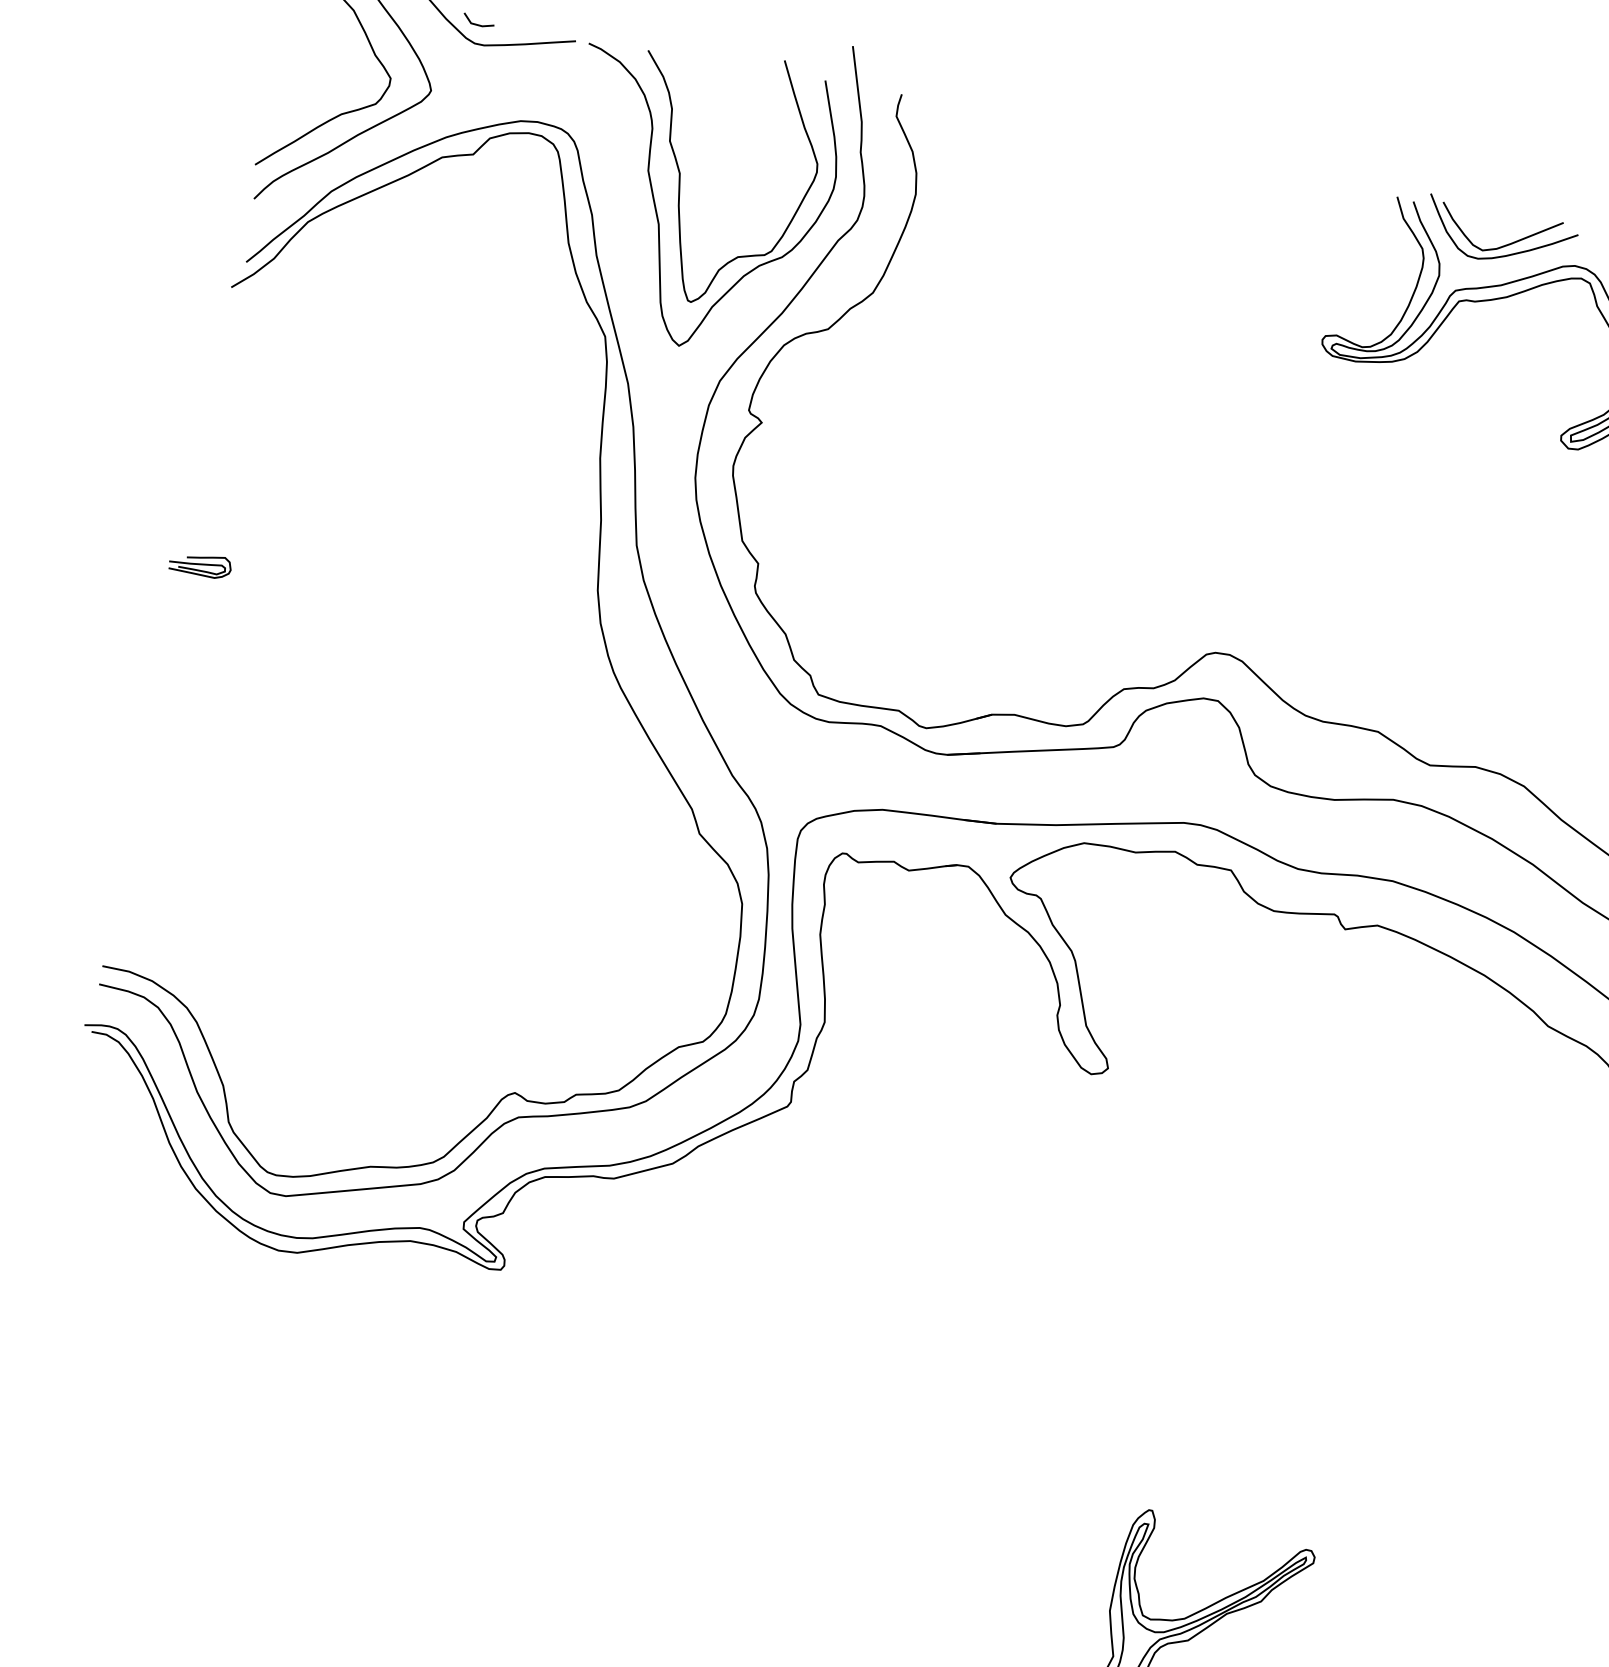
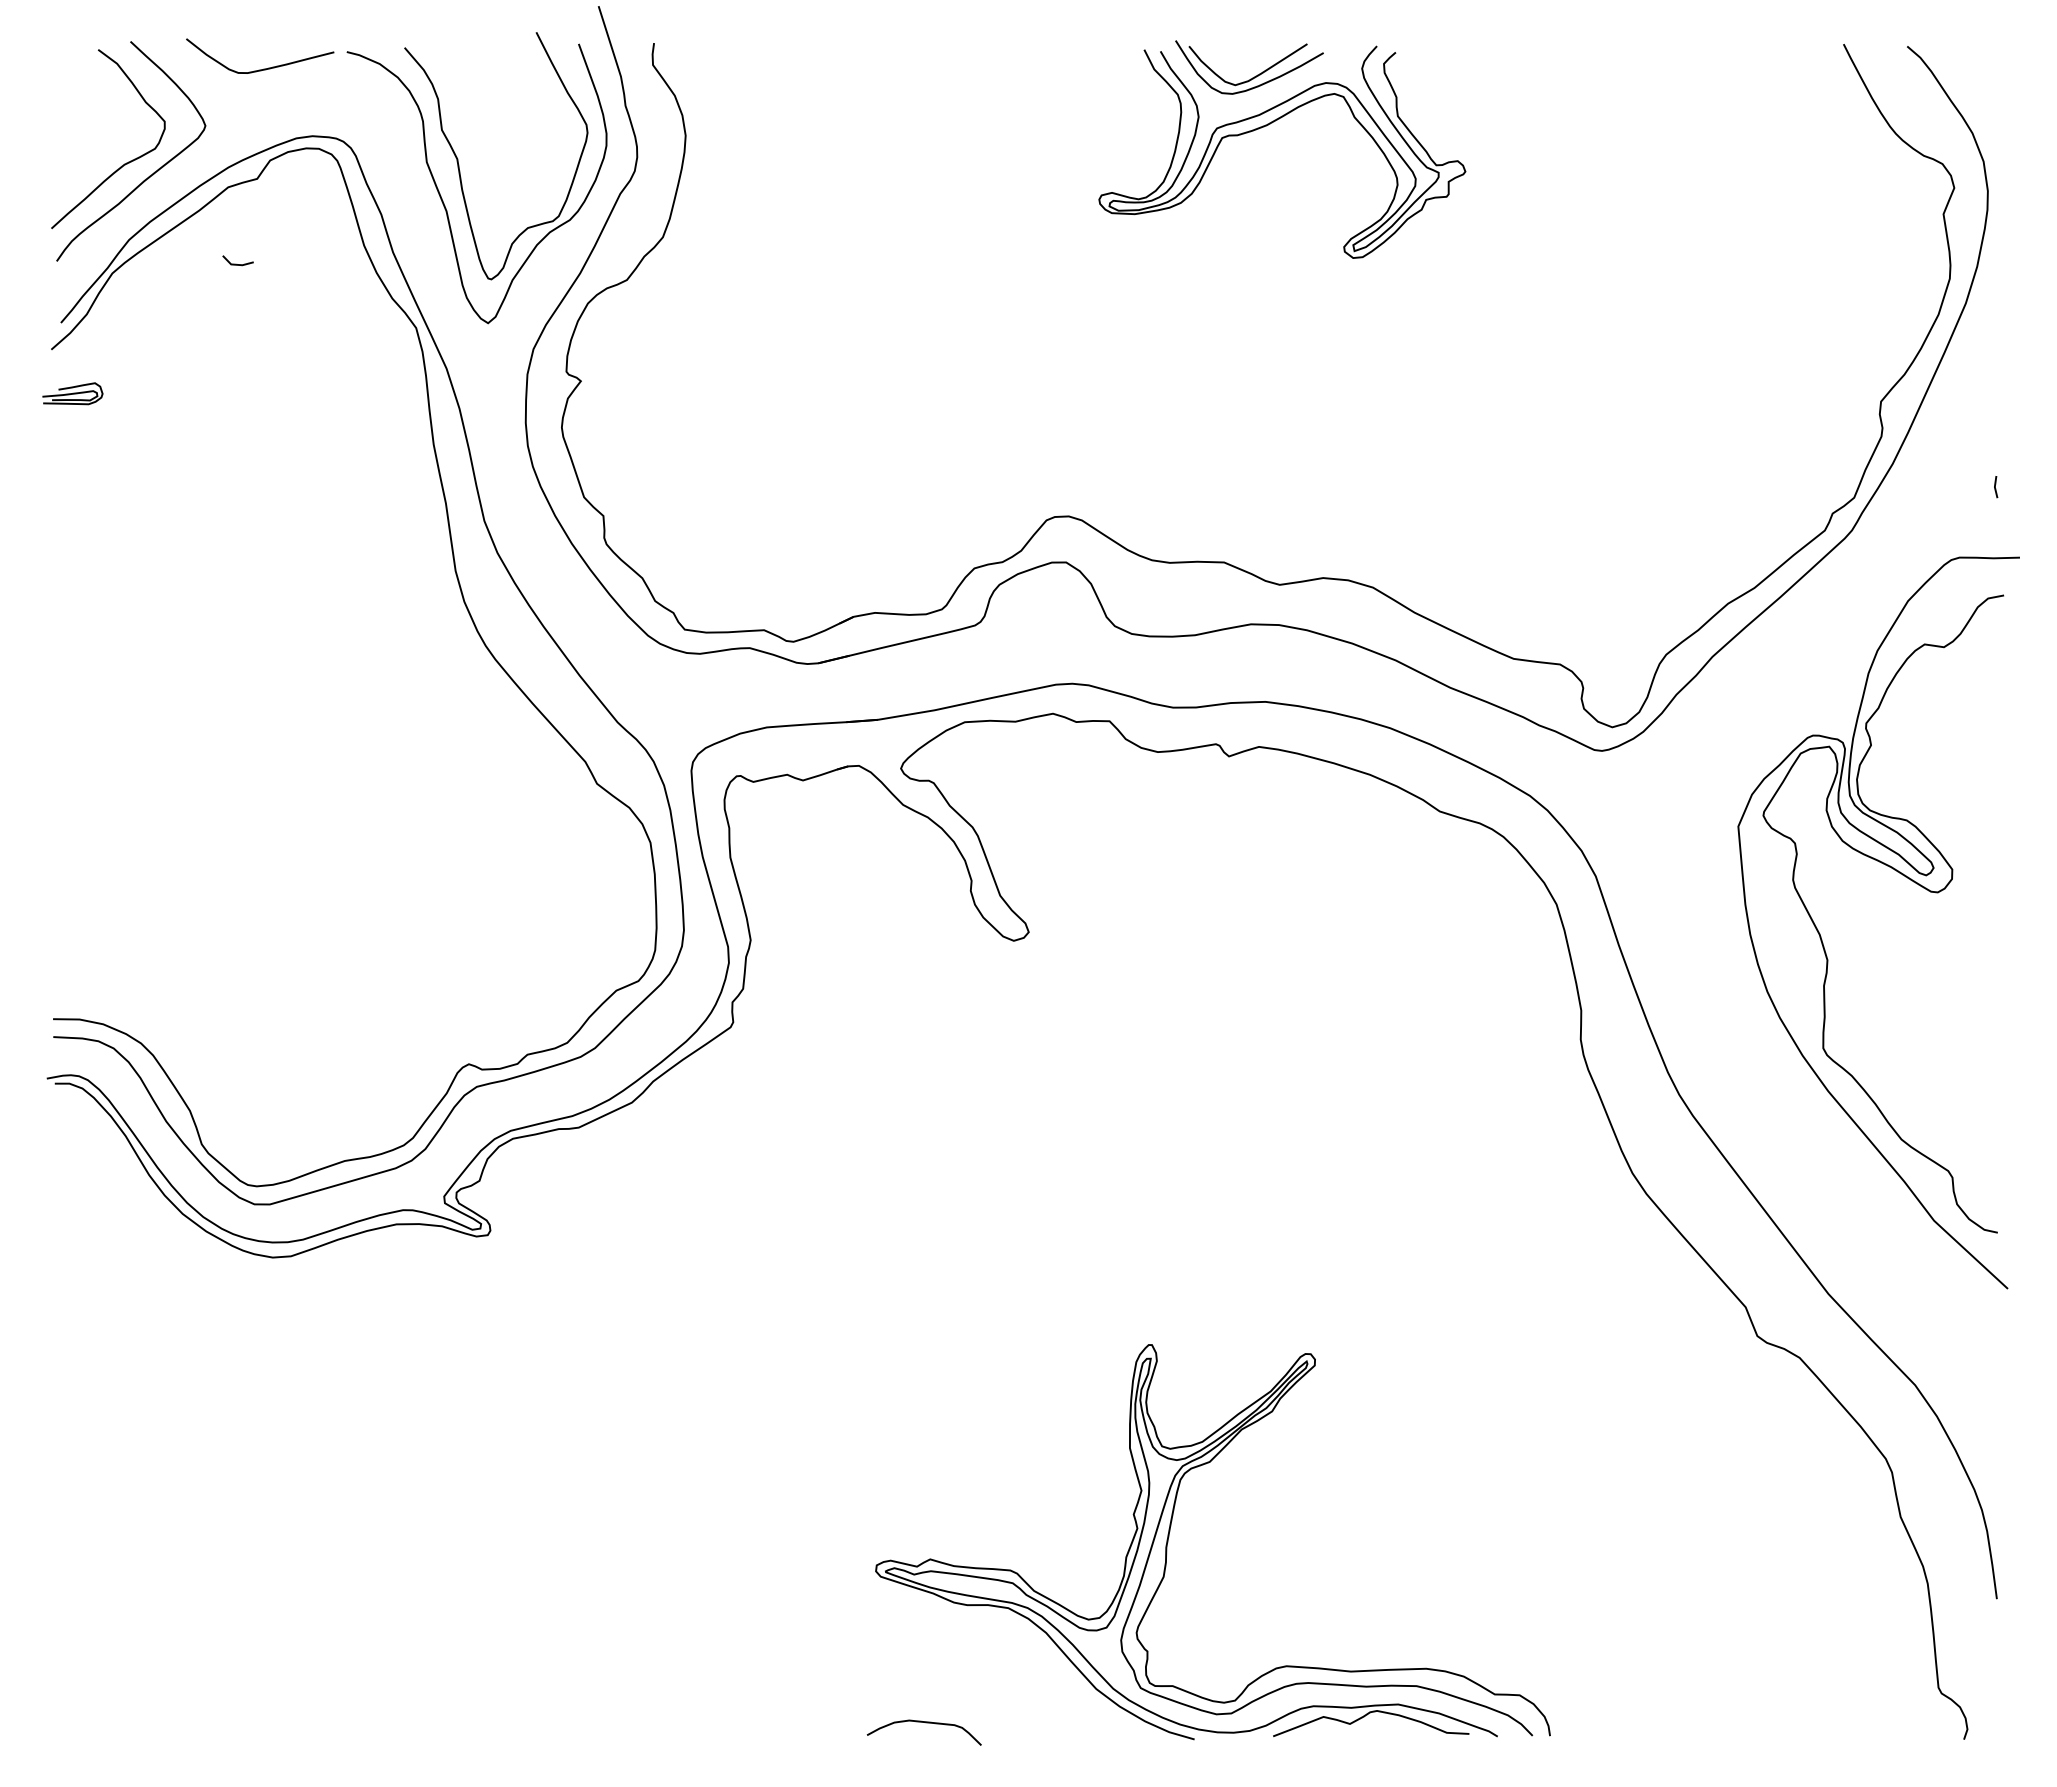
line: (476, 23) -> (236, 263), moved
part: (200, 563) -> (72, 393), moved

